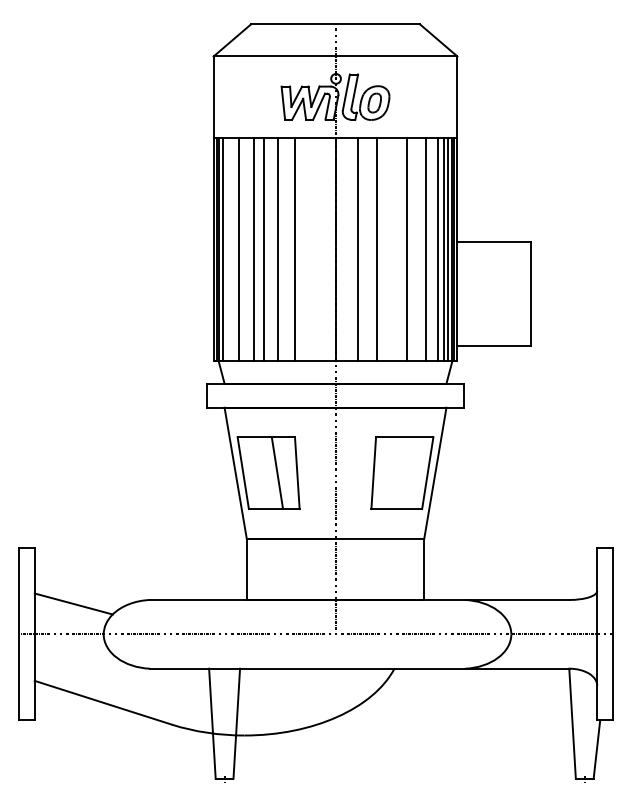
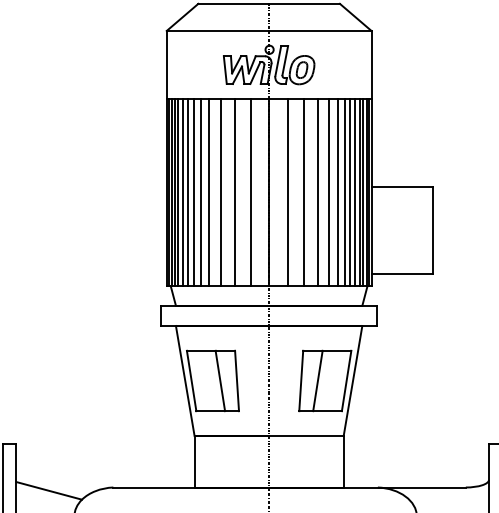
line: (227, 248) -> (178, 192), added
line: (233, 248) -> (183, 192), added
line: (245, 248) -> (193, 192), added
line: (313, 248) -> (250, 192), added
line: (393, 248) -> (317, 192), added
line: (417, 248) -> (338, 192), added
line: (432, 248) -> (350, 192), added
line: (393, 473) -> (317, 381), added

